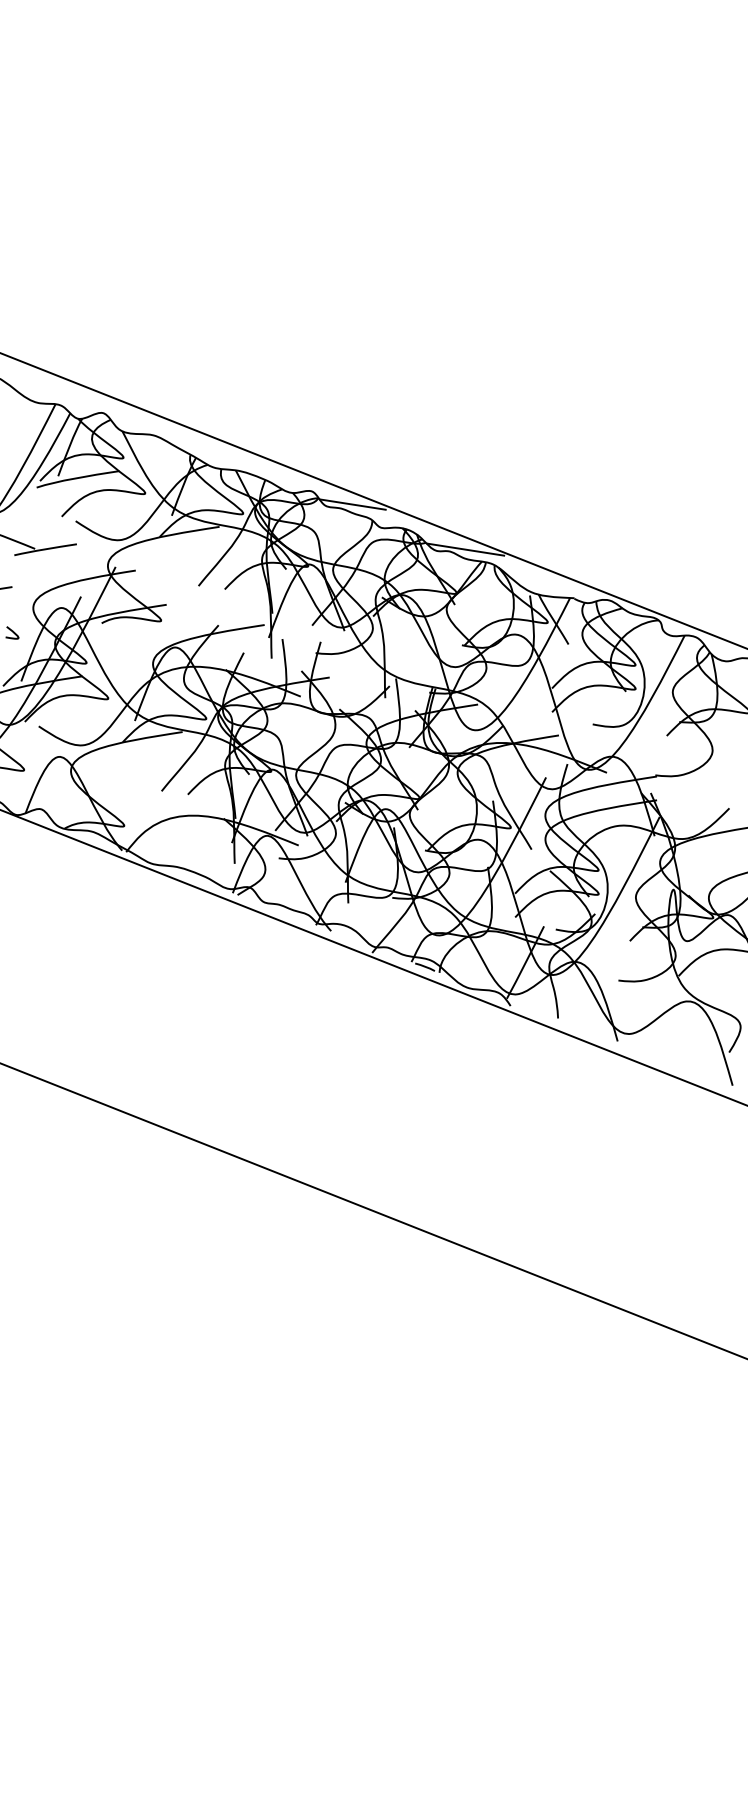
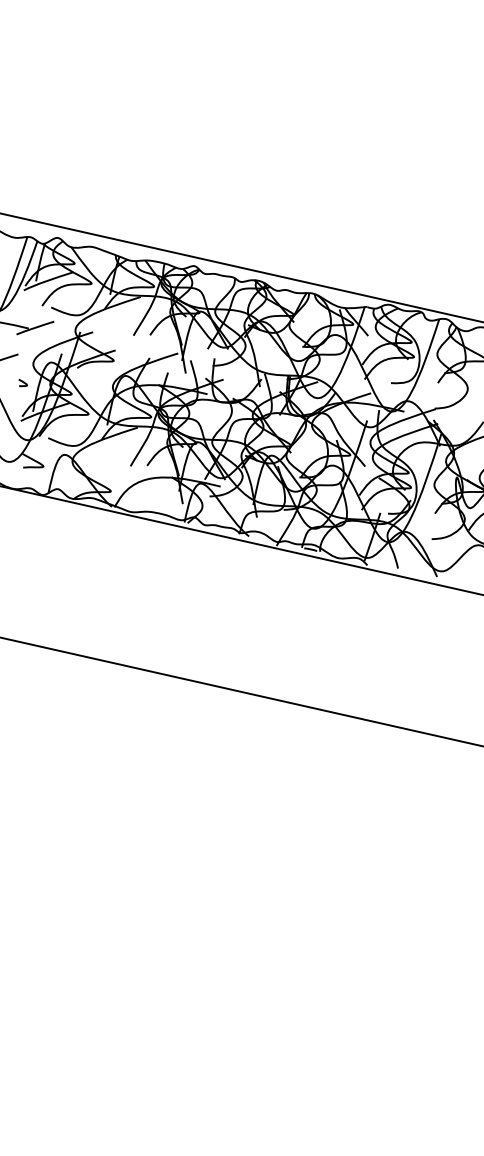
hatch: (412, 527) -> (260, 278), removed

